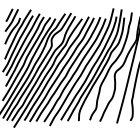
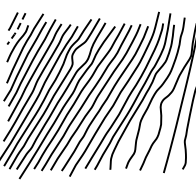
line: (11, 22) -> (16, 31), solid -> dashed

